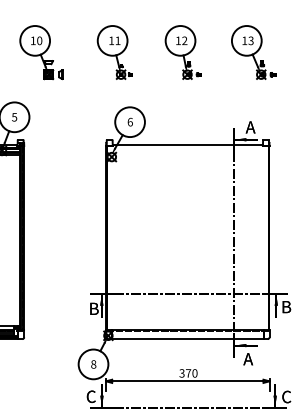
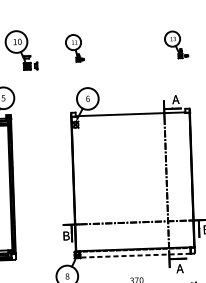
part: (114, 52) -> (74, 48), size x0.7
part: (182, 52) -> (124, 46), removed
part: (253, 52) -> (176, 44), size x0.7
line: (187, 339) -> (135, 255), solid -> dashed

